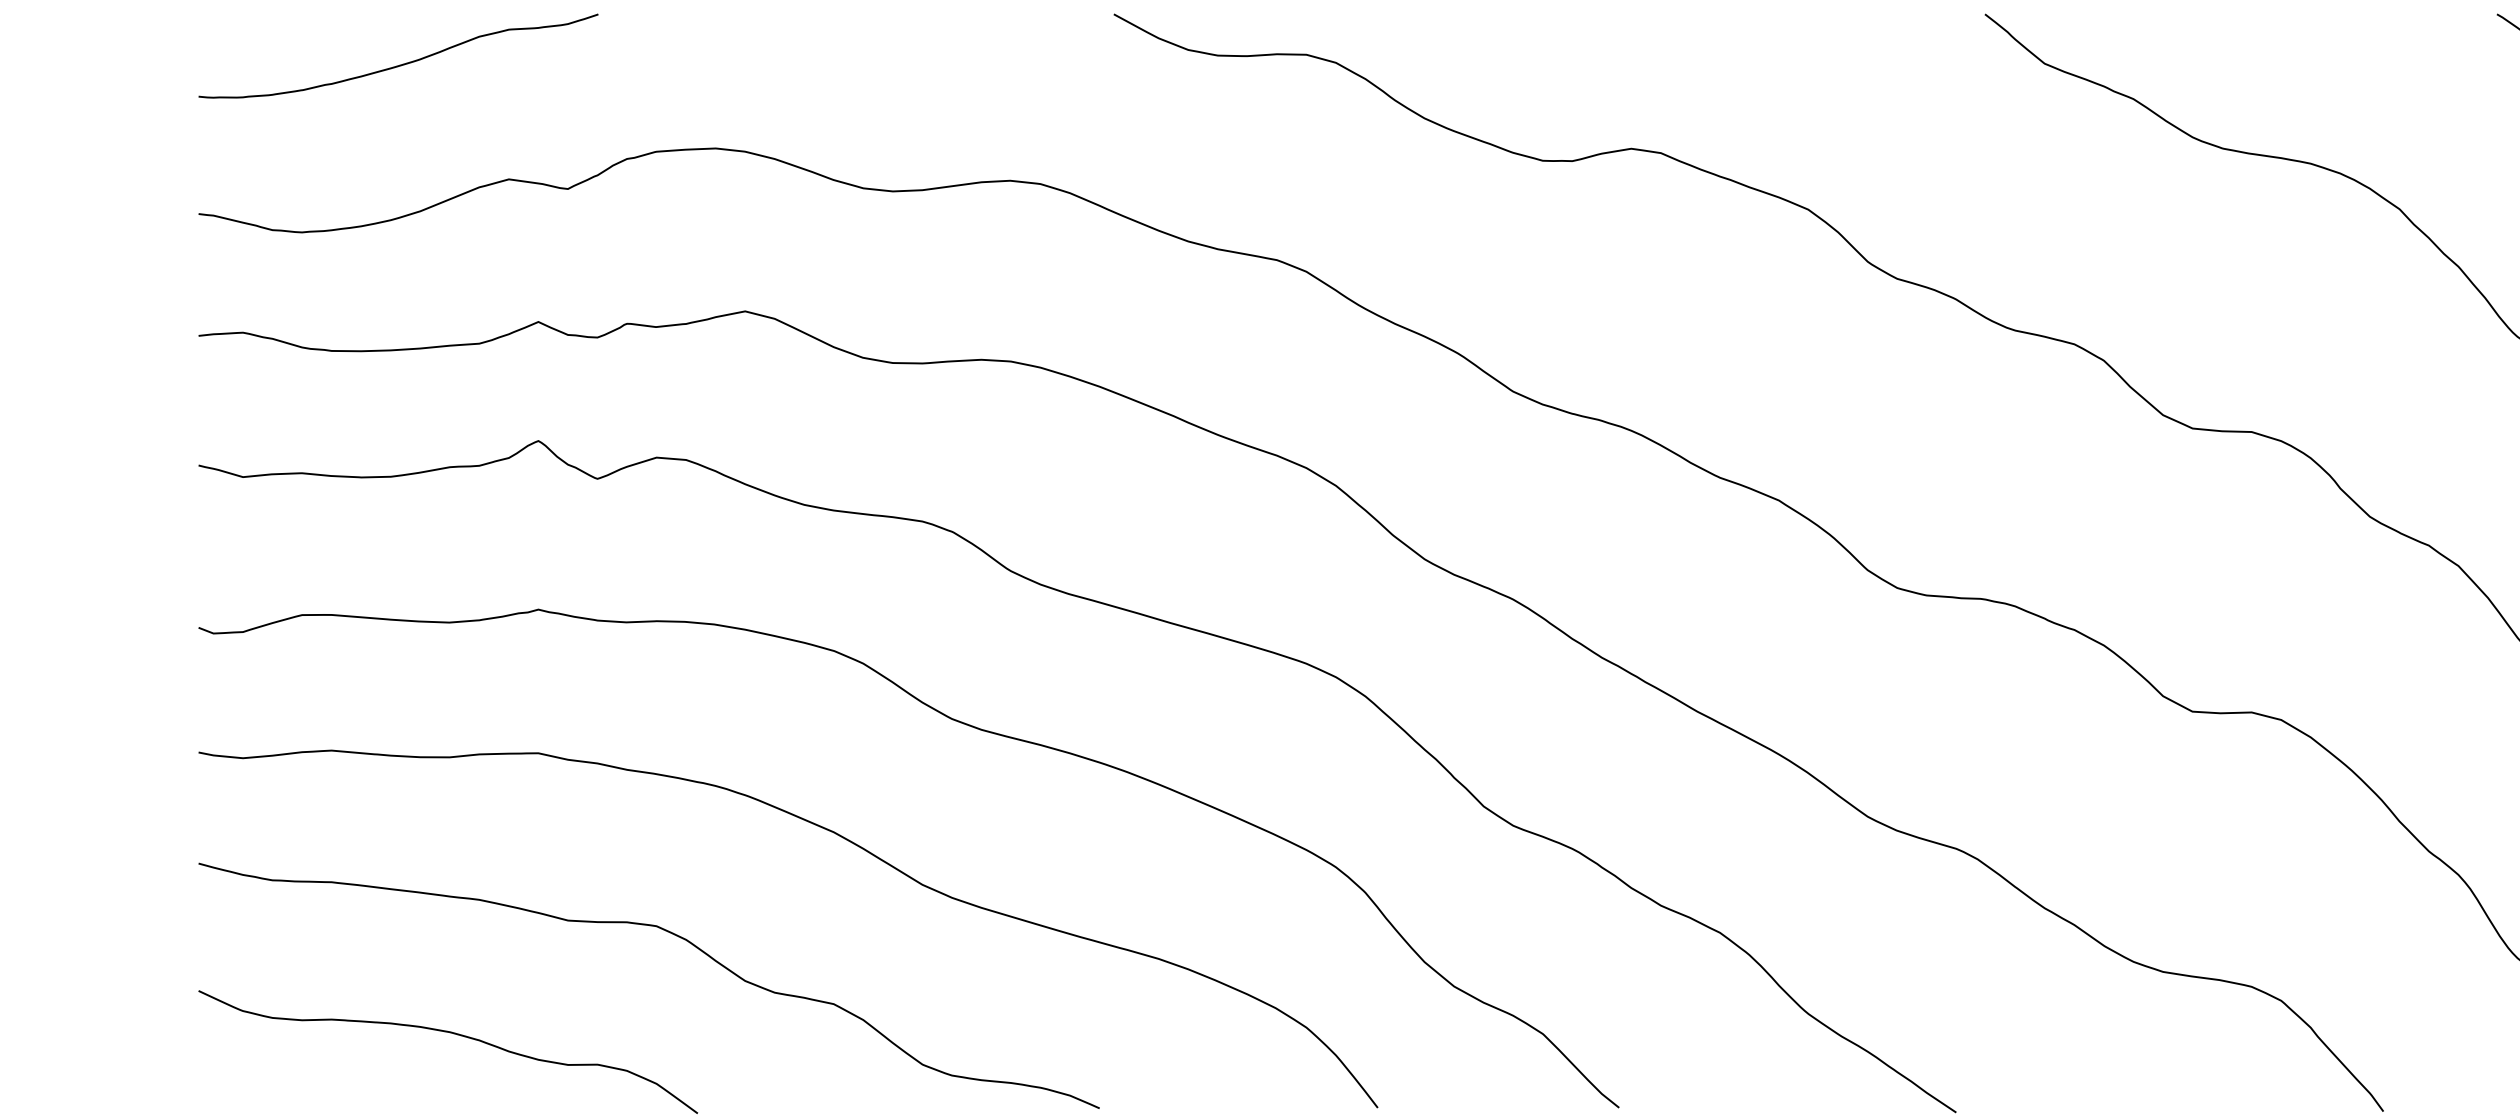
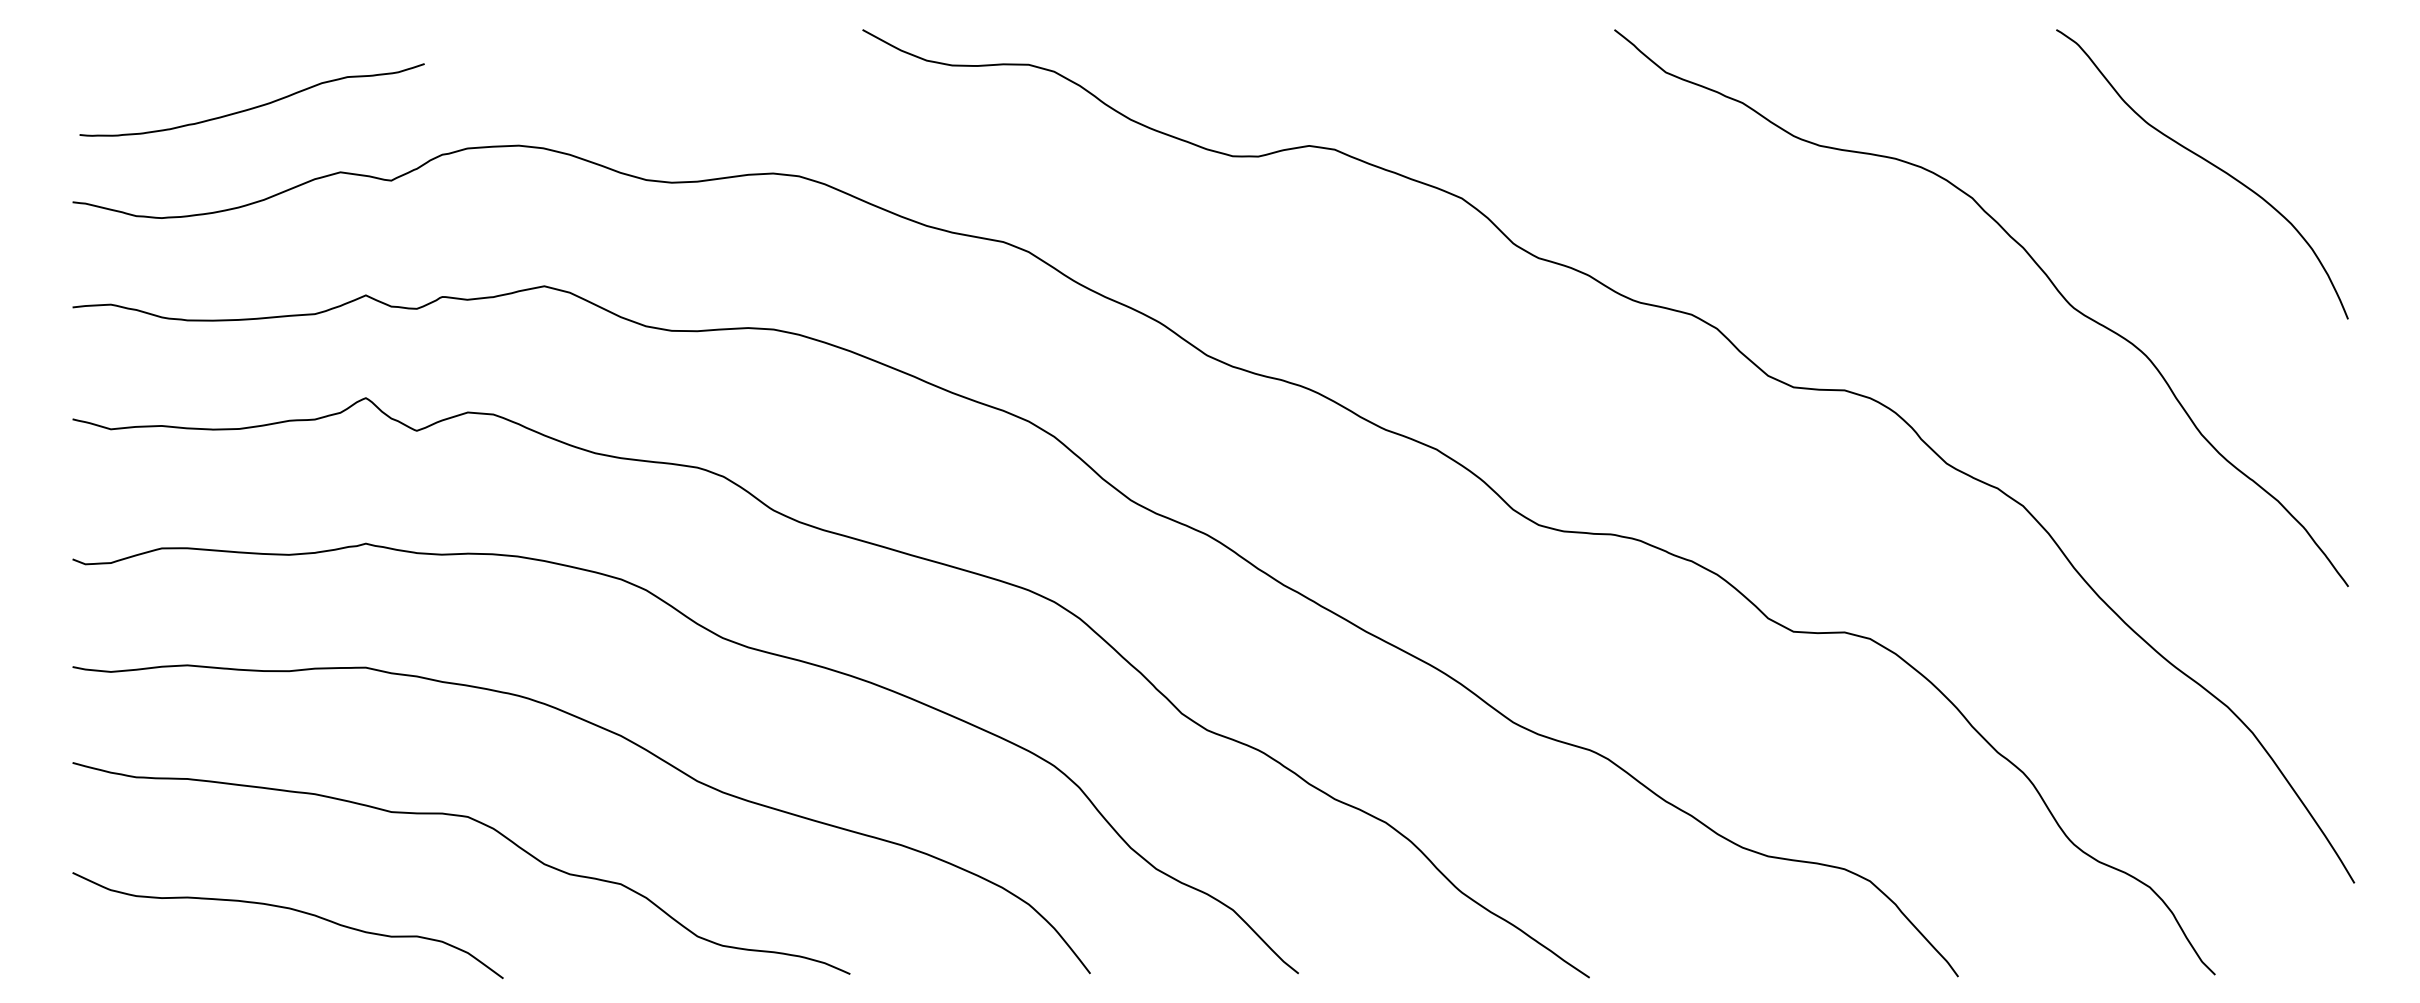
curve: (401, 63) -> (254, 106), moved

